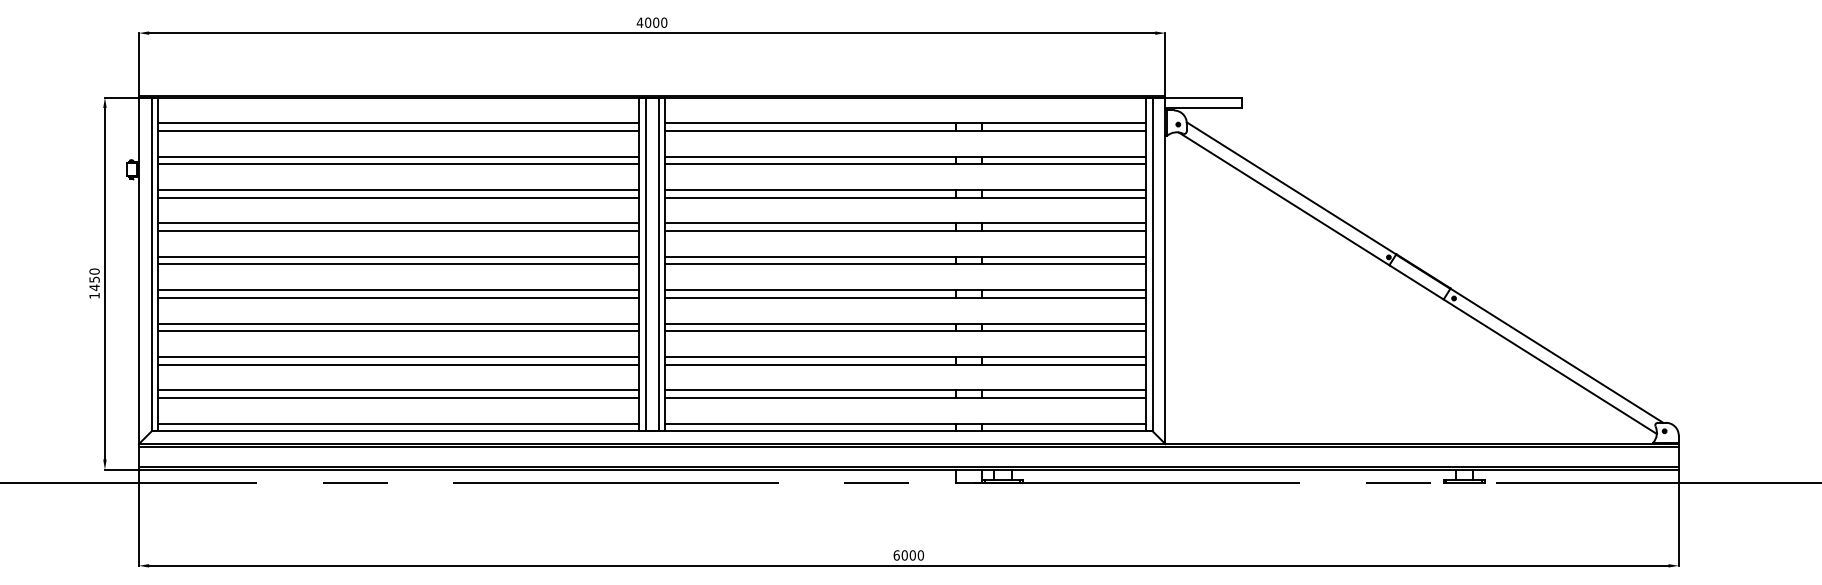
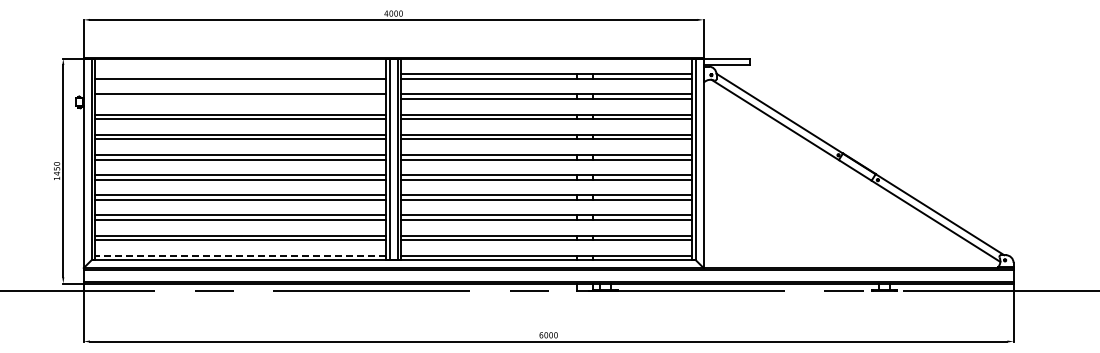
line: (398, 123) -> (240, 74), removed
line: (398, 164) -> (240, 99), removed
line: (398, 423) -> (240, 255), solid -> dashed

